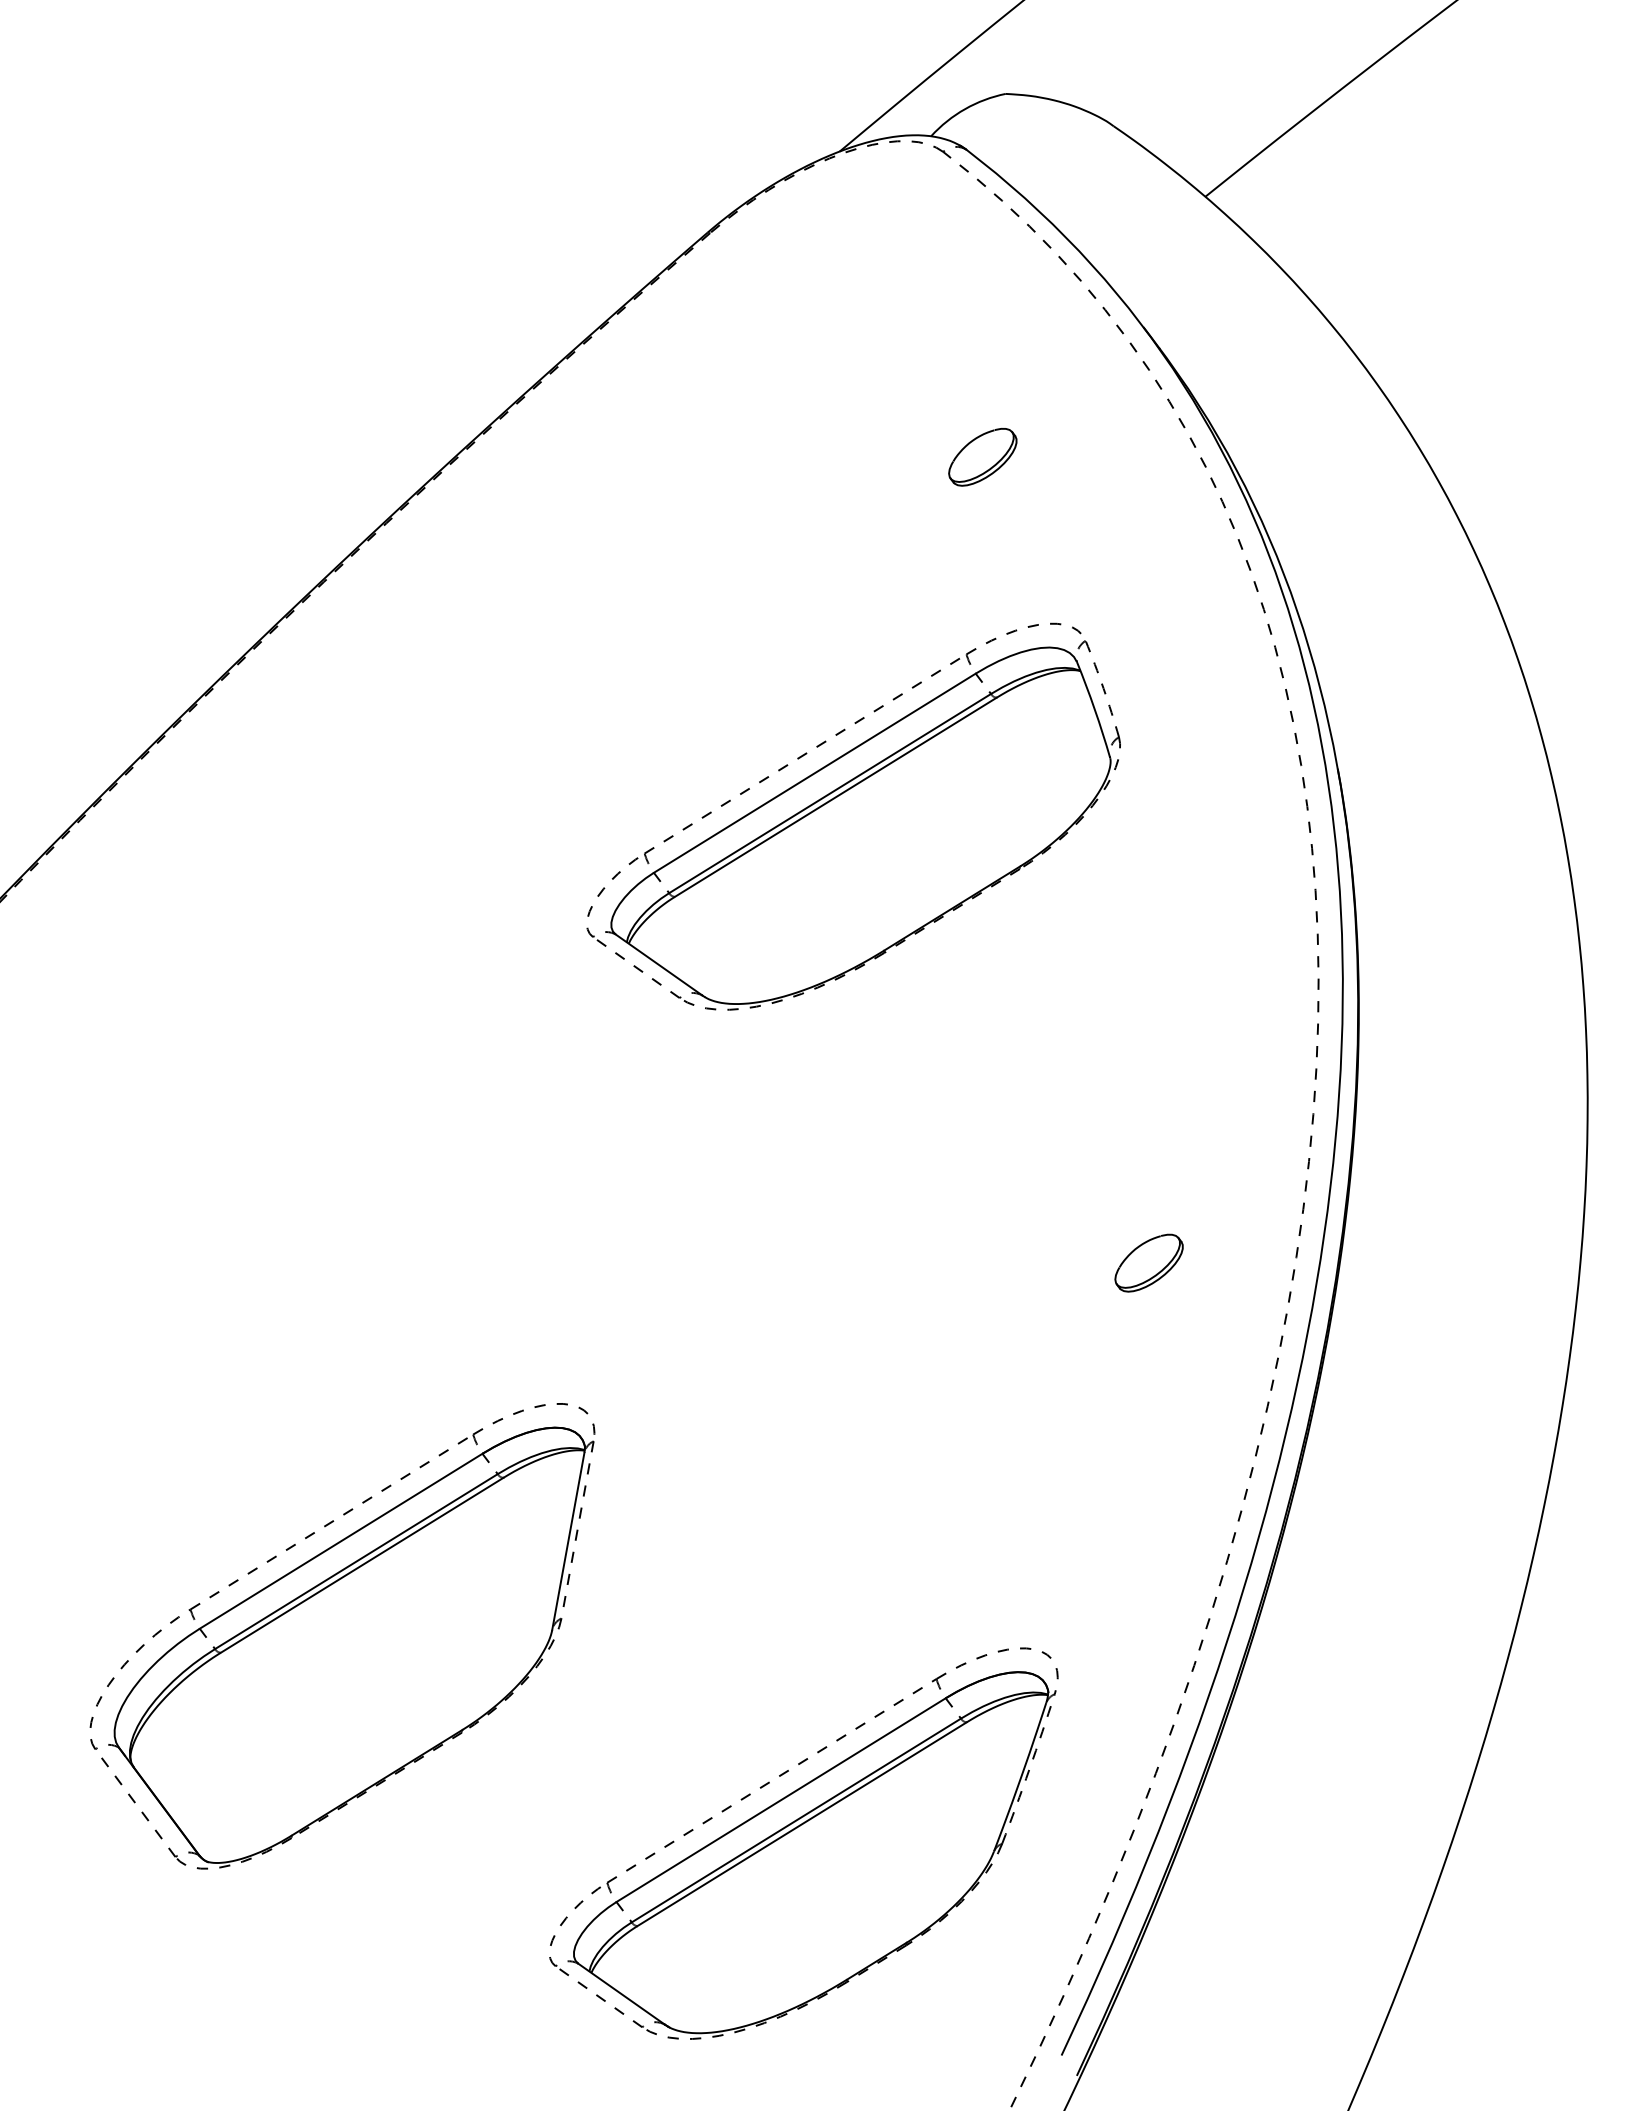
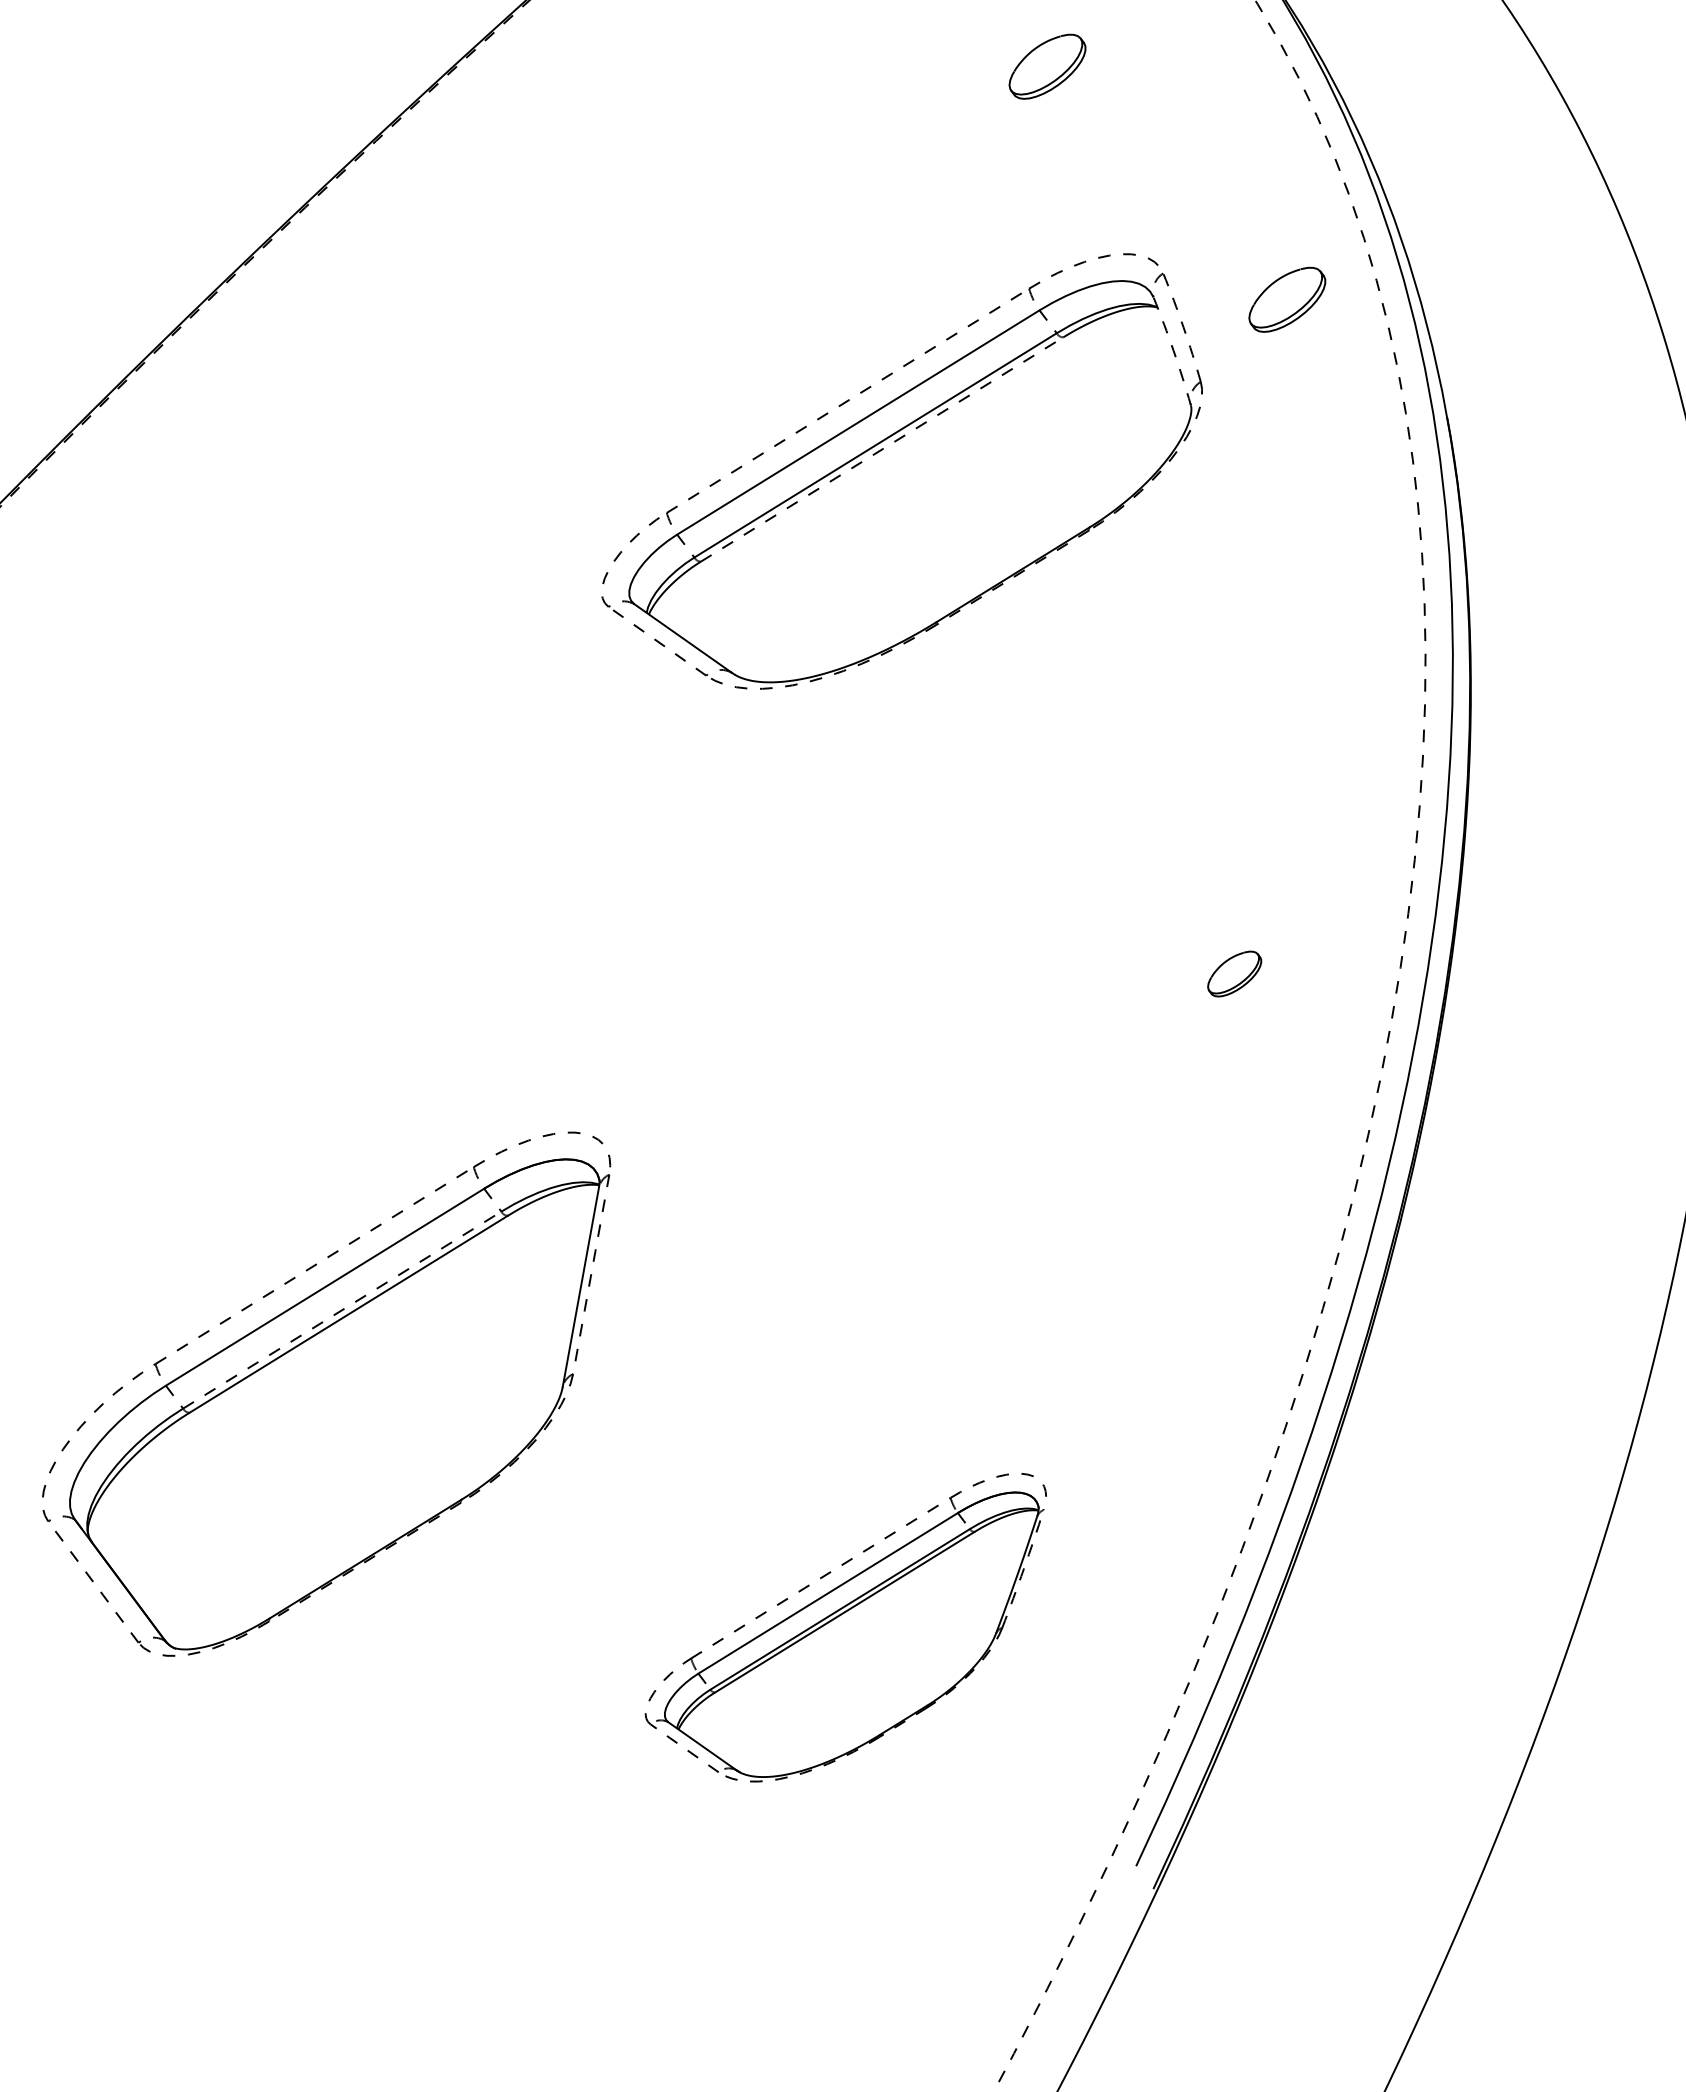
part: (1195, 664) -> (1286, 300), added
arc: (1094, 709) -> (1173, 350), solid -> dashed
line: (836, 797) -> (882, 449), solid -> dashed
part: (1148, 1262) -> (1234, 973), size x0.7
line: (356, 1561) -> (342, 1310), solid -> dashed
part: (803, 1843) -> (845, 1627), size x0.7

